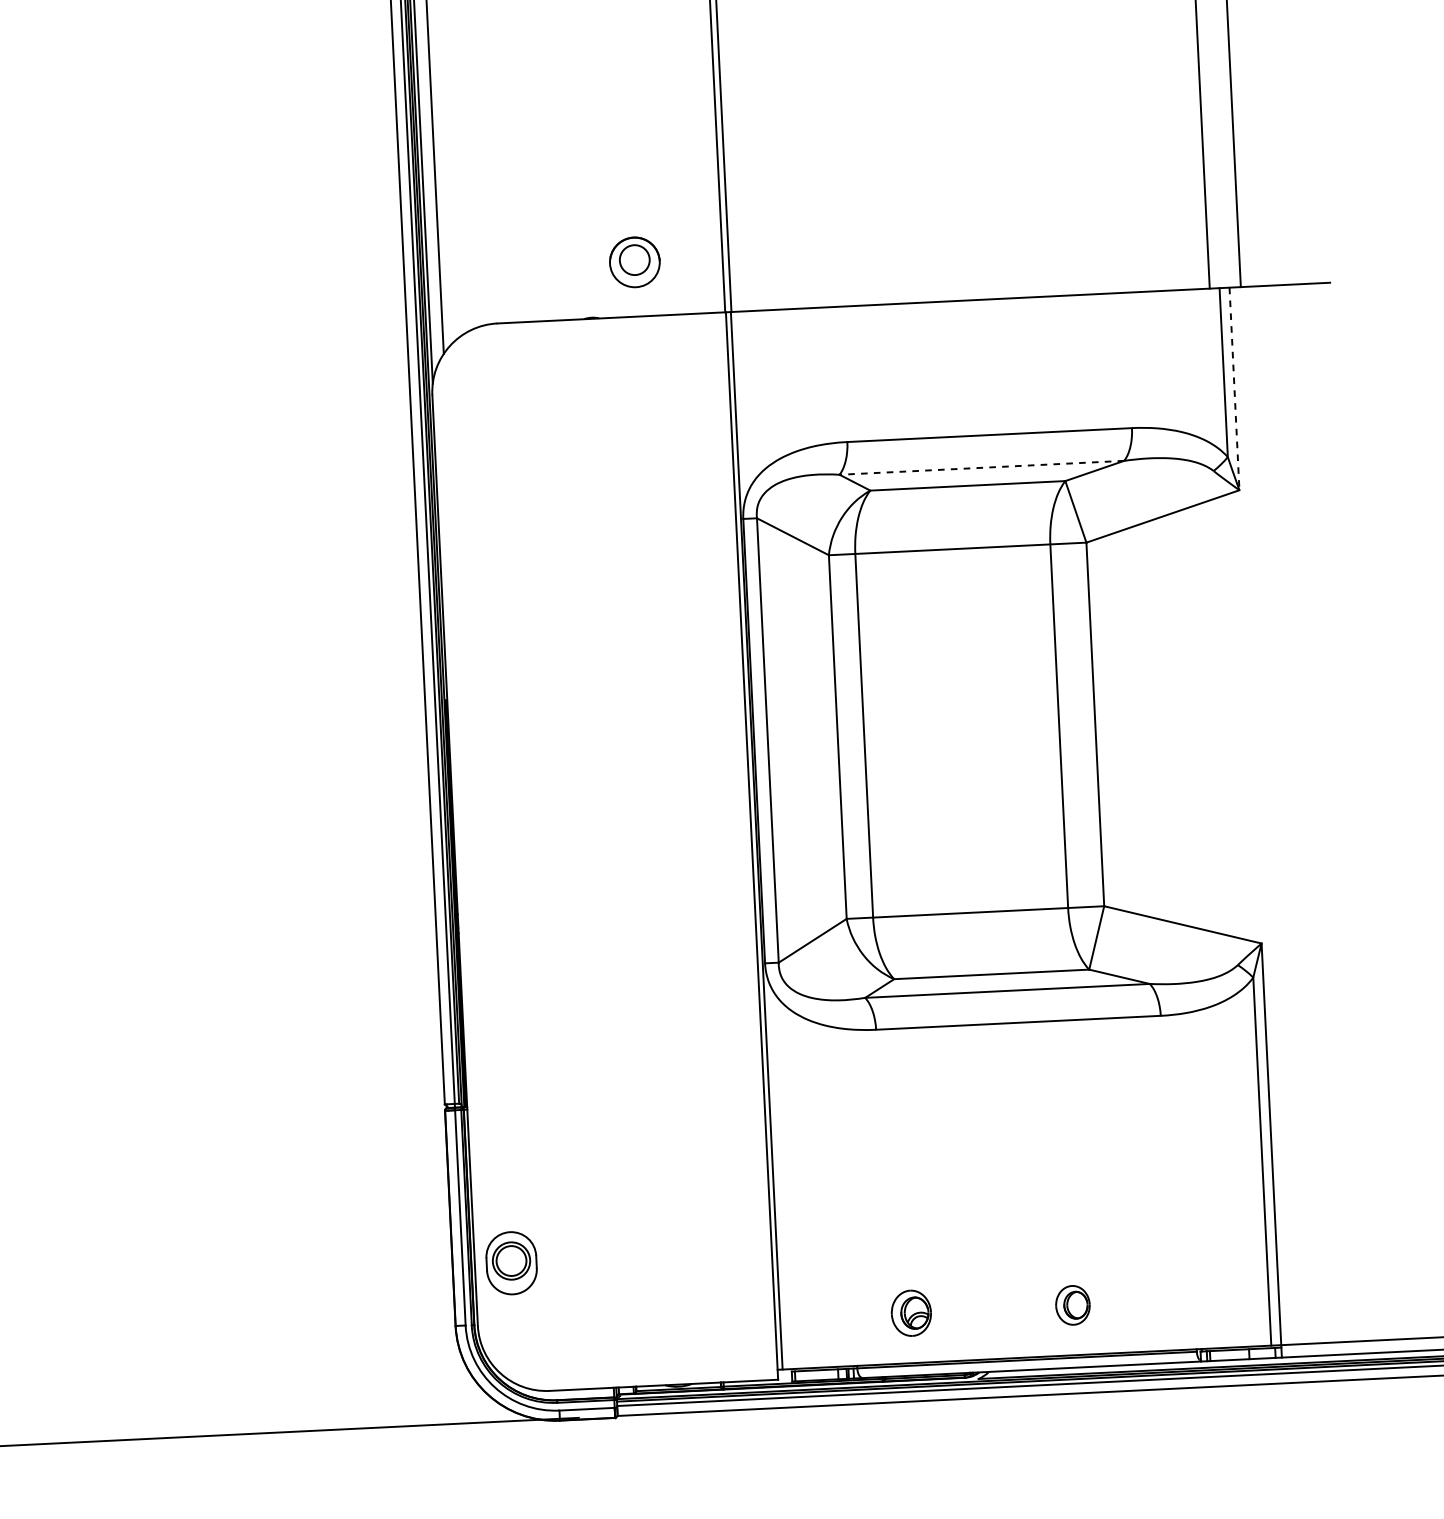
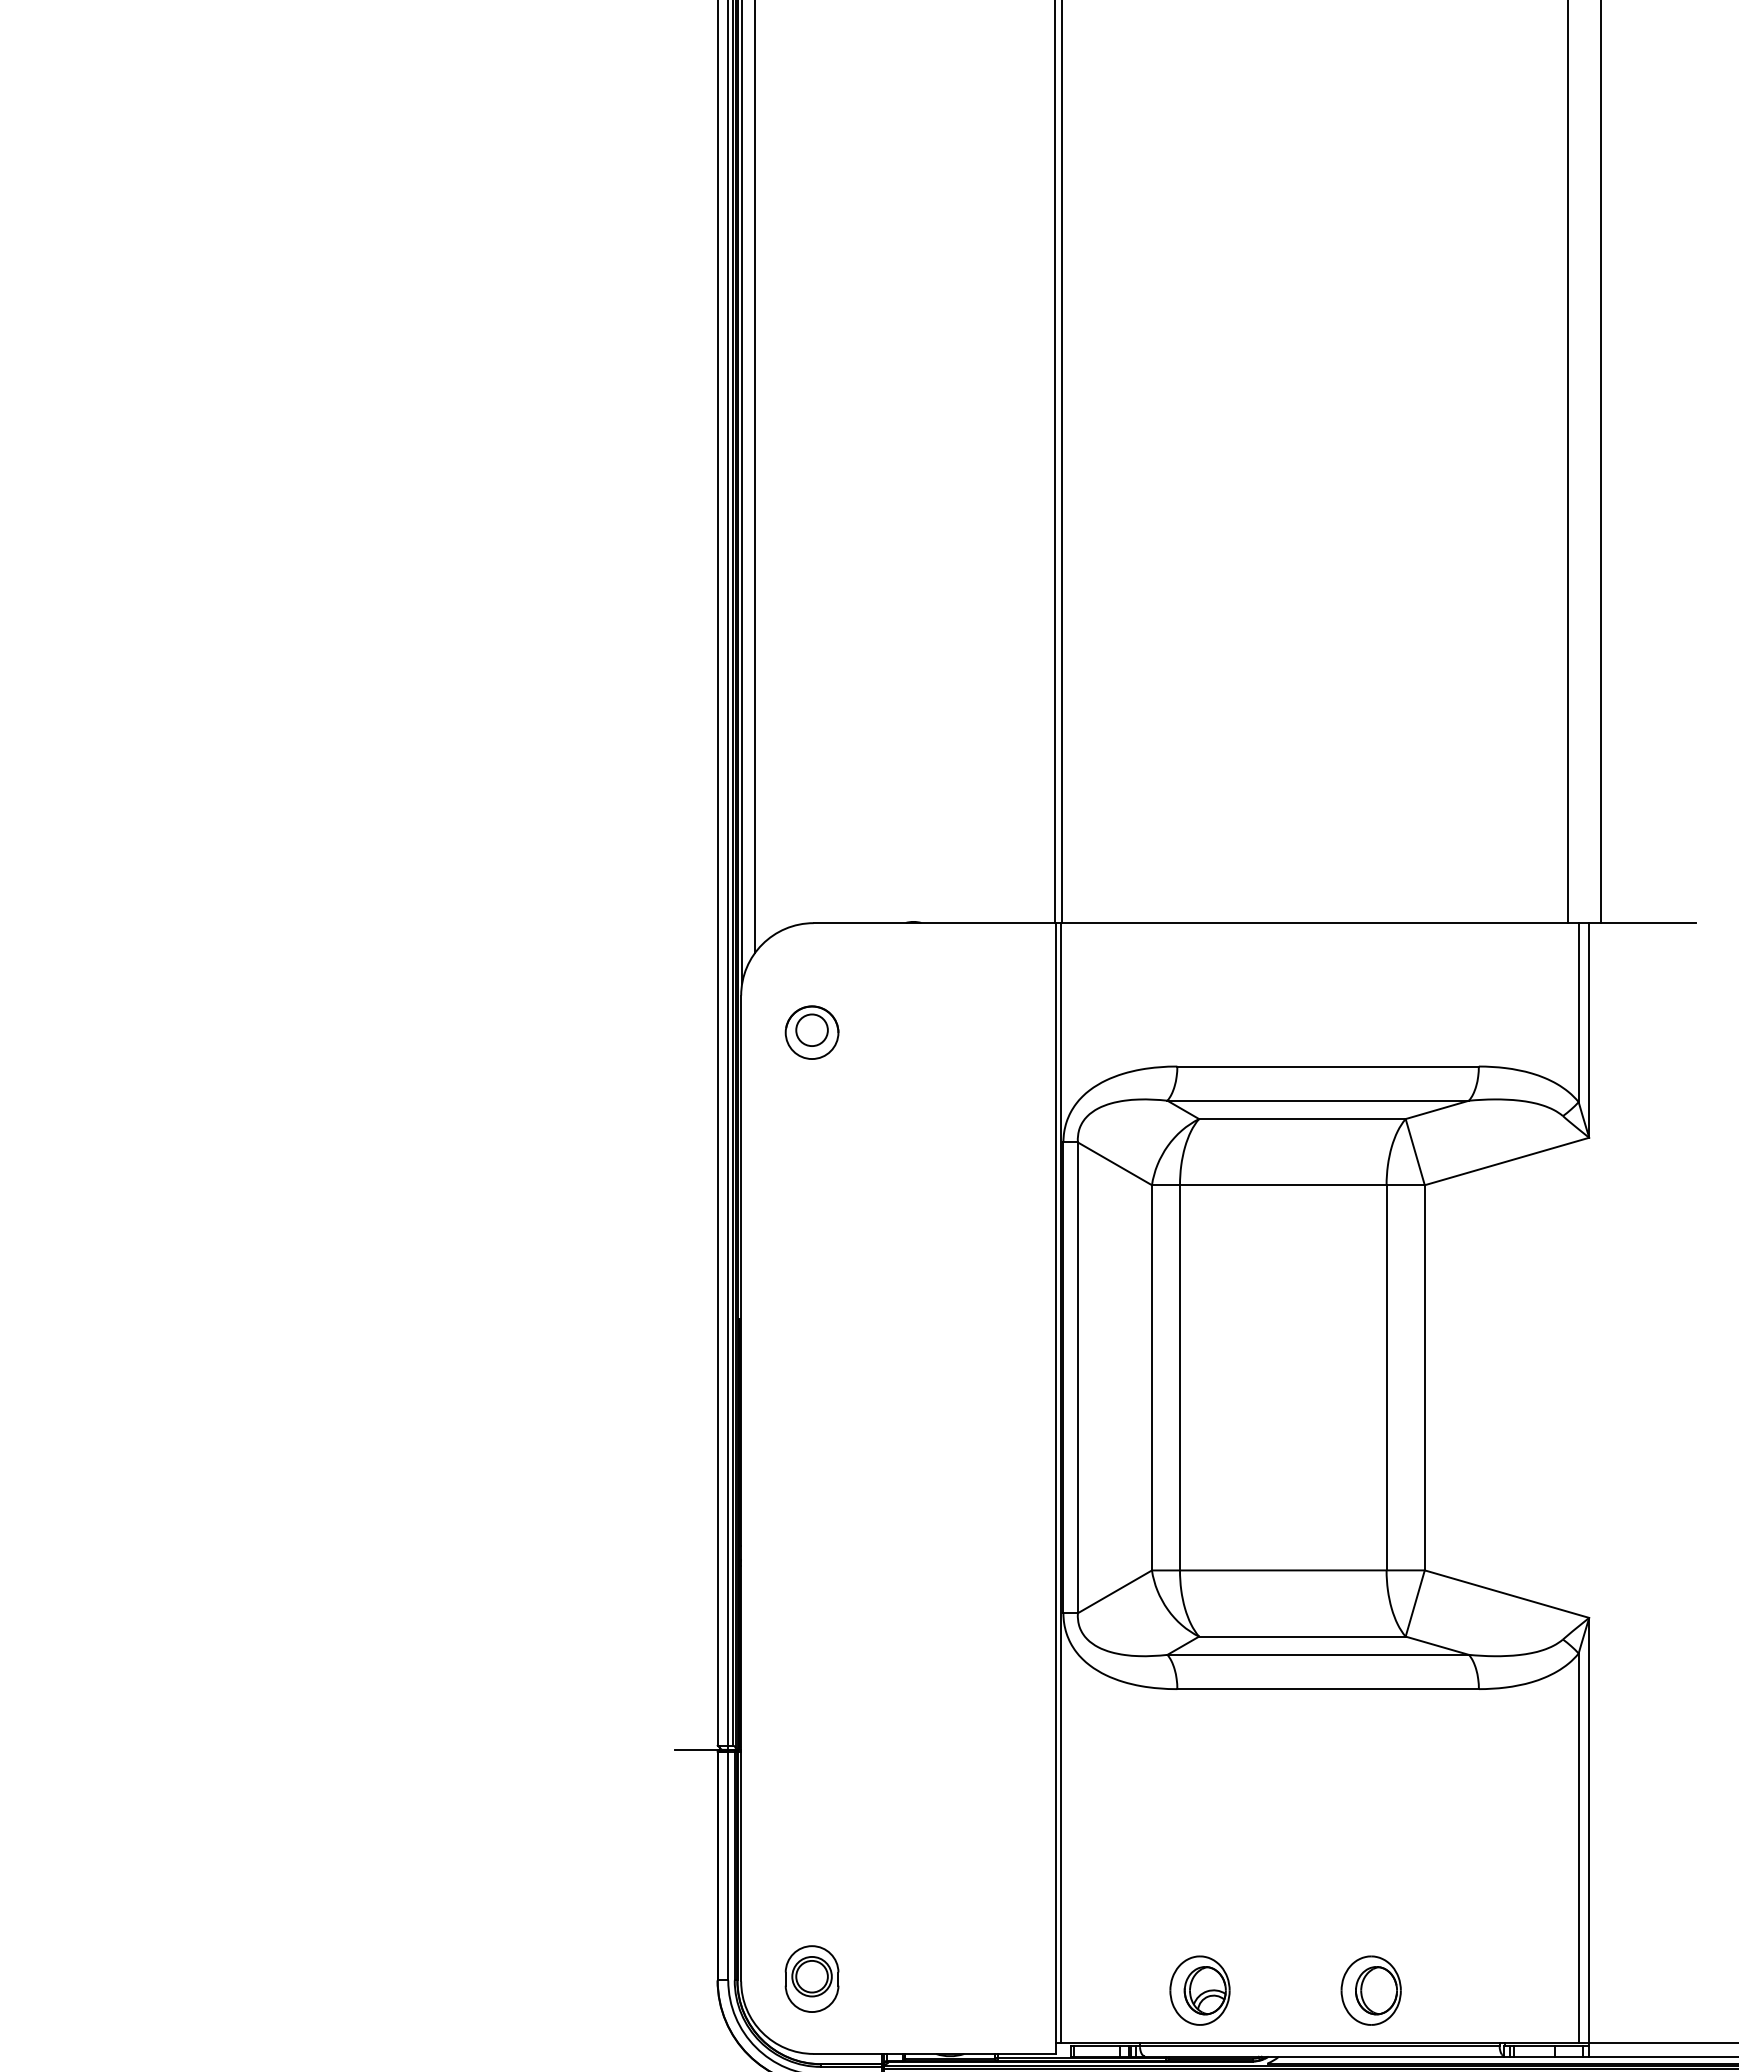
part: (634, 262) -> (811, 1032), moved
line: (1234, 388) -> (1589, 1030), dashed -> solid
line: (982, 467) -> (1318, 1100), dashed -> solid
line: (425, 1108) -> (697, 1749), added
part: (511, 1262) -> (811, 1978), moved
part: (1072, 1305) -> (1370, 1990), size x1.67
part: (910, 1313) -> (1199, 1990), size x1.43

